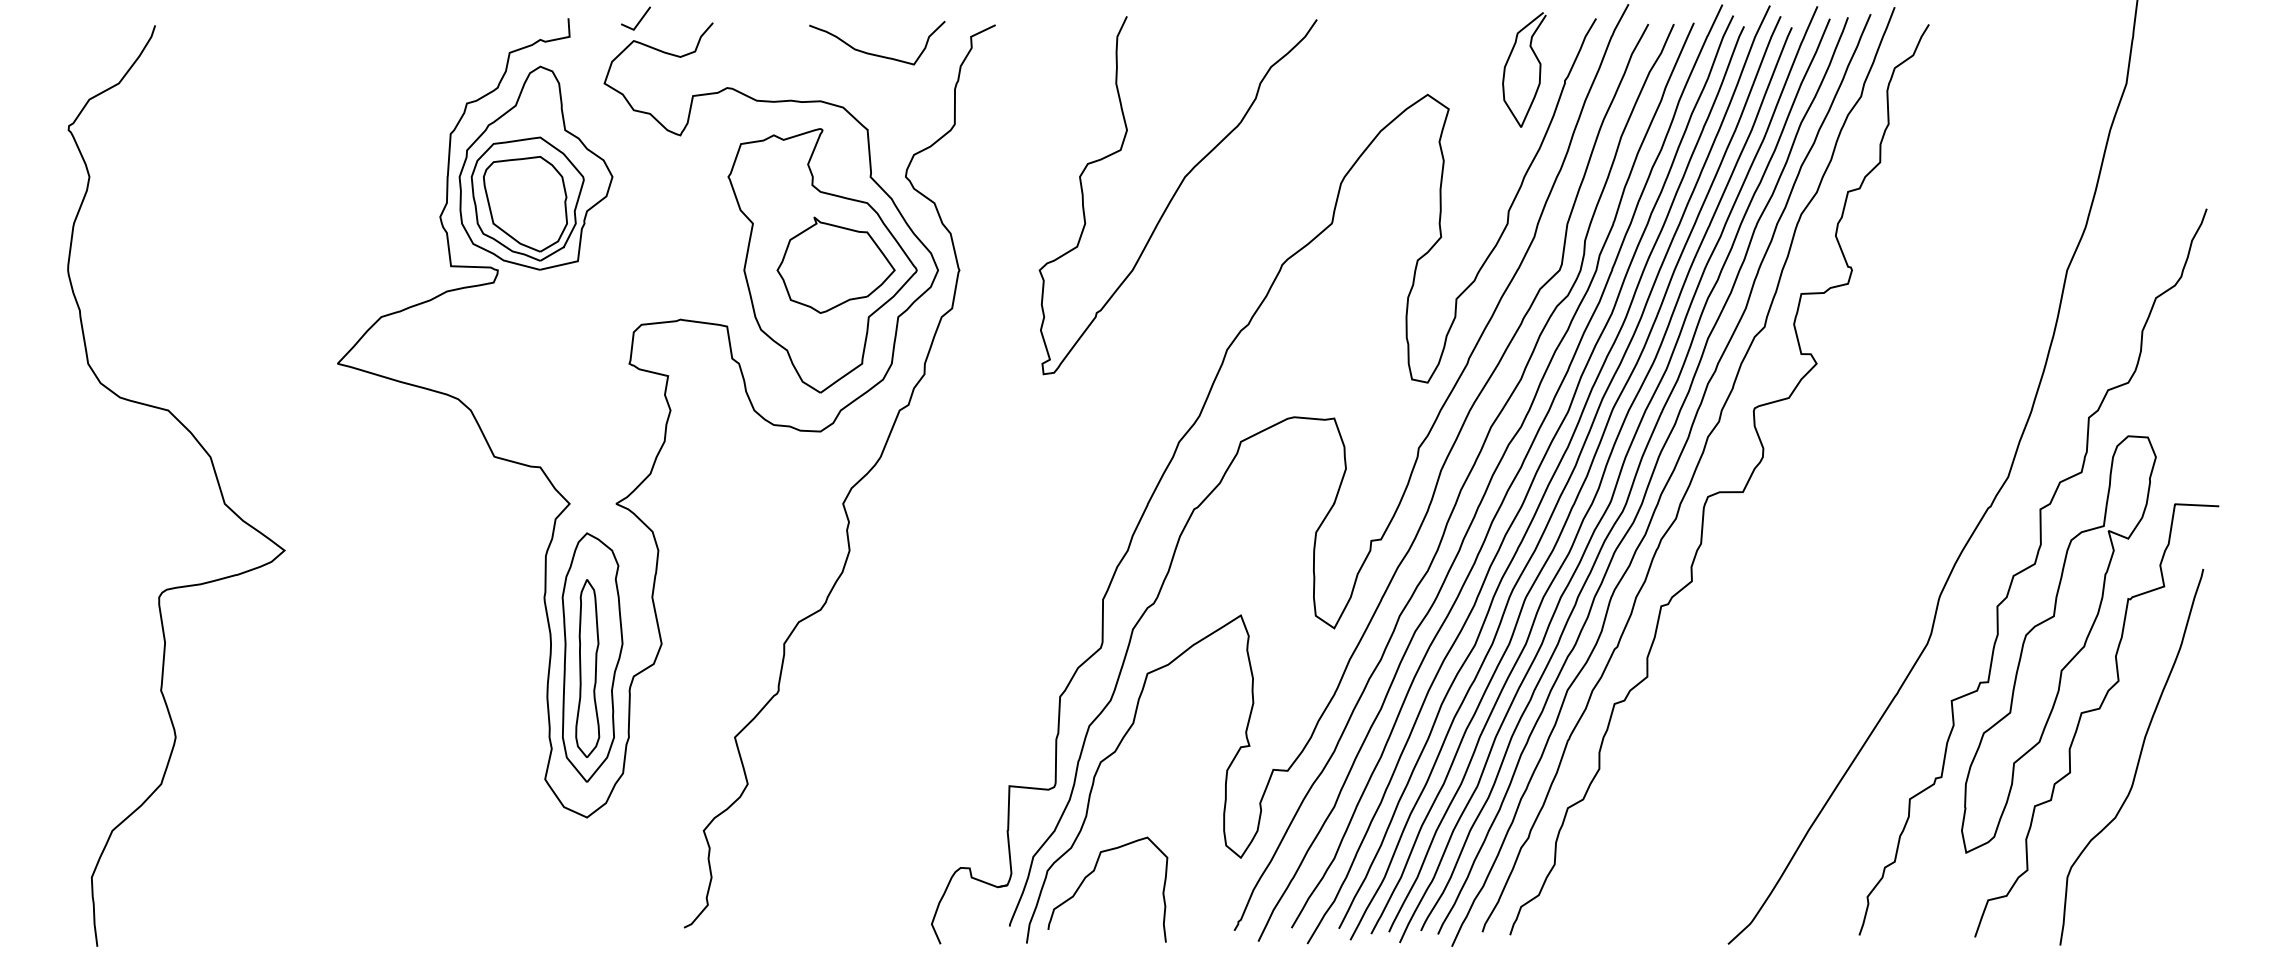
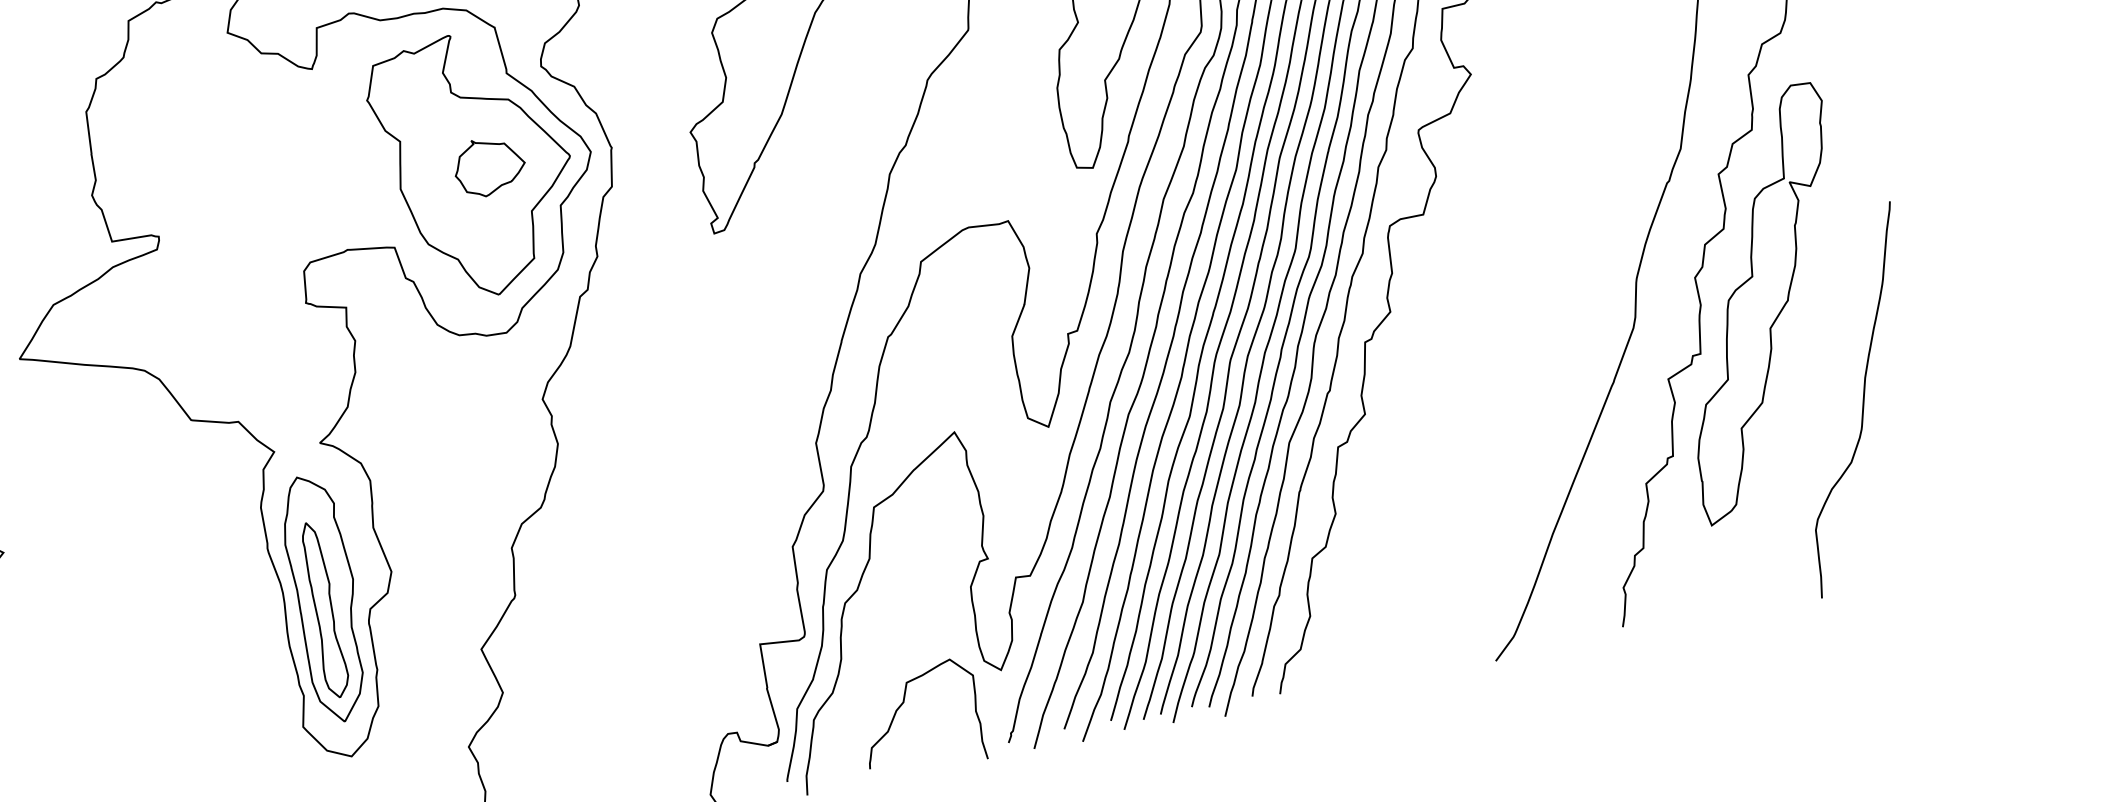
part: (535, 167) -> (175, 128), removed
part: (835, 264) -> (489, 165), size x0.6
curve: (2093, 711) -> (1809, 362), removed
curve: (1092, 873) -> (902, 705), moved

